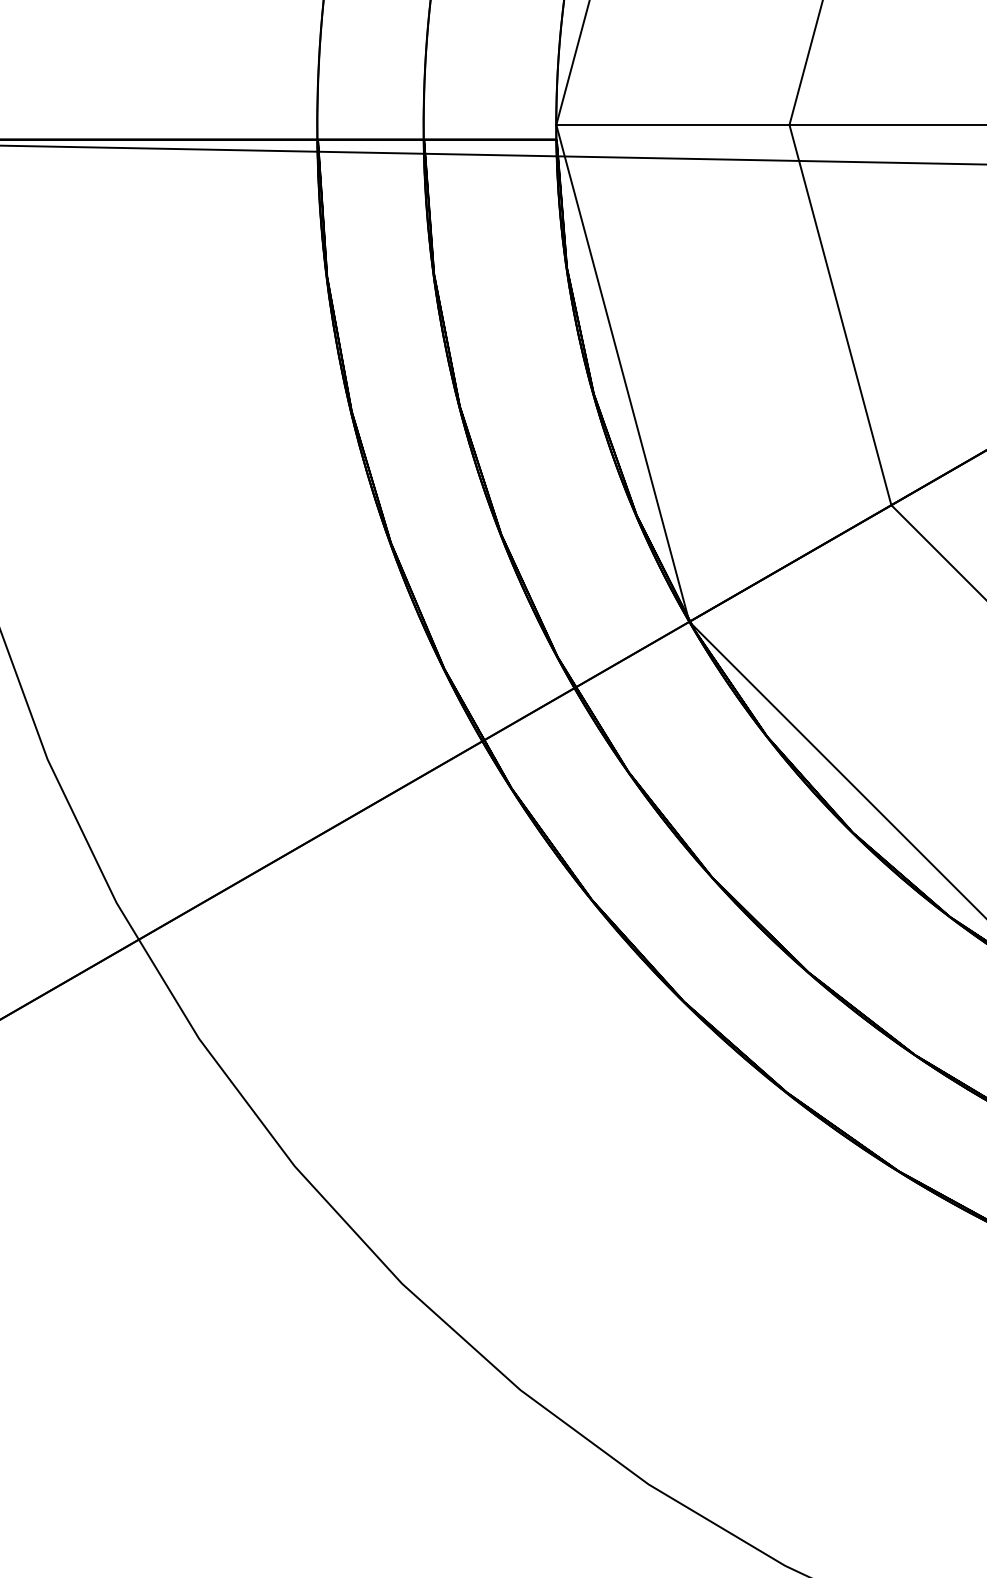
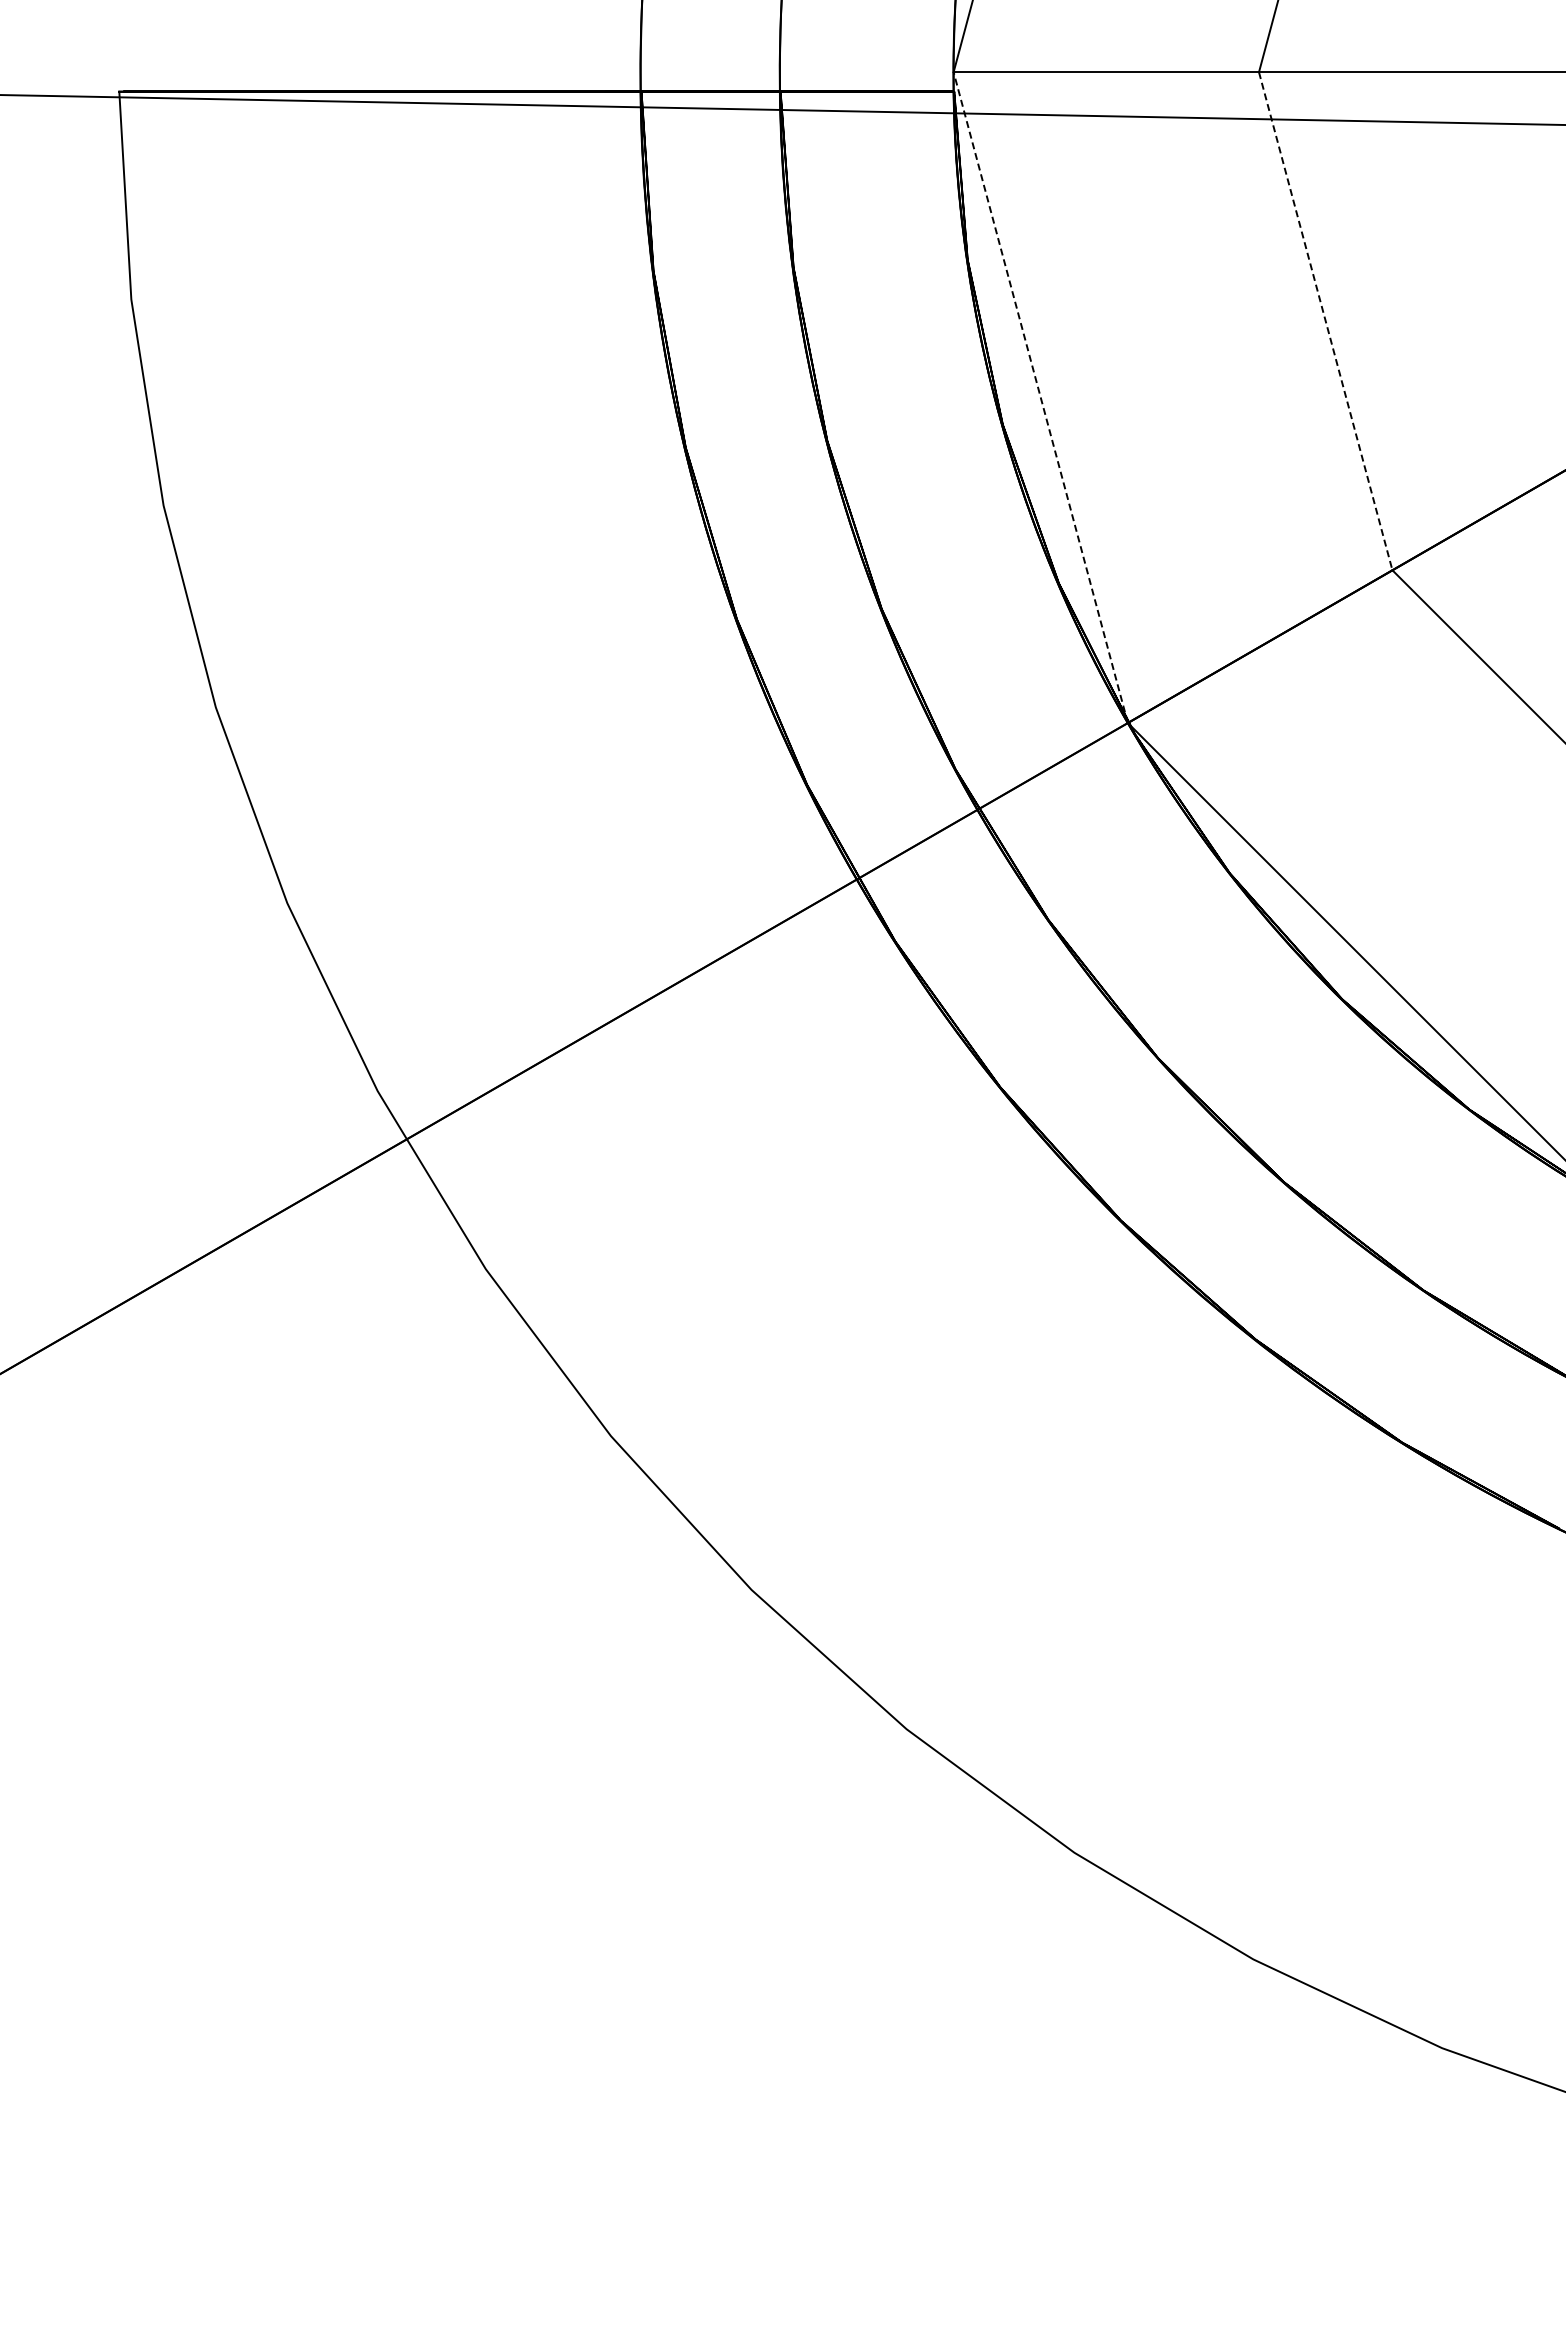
line: (840, 315) -> (1325, 321), solid -> dashed
line: (622, 373) -> (1040, 397), solid -> dashed

